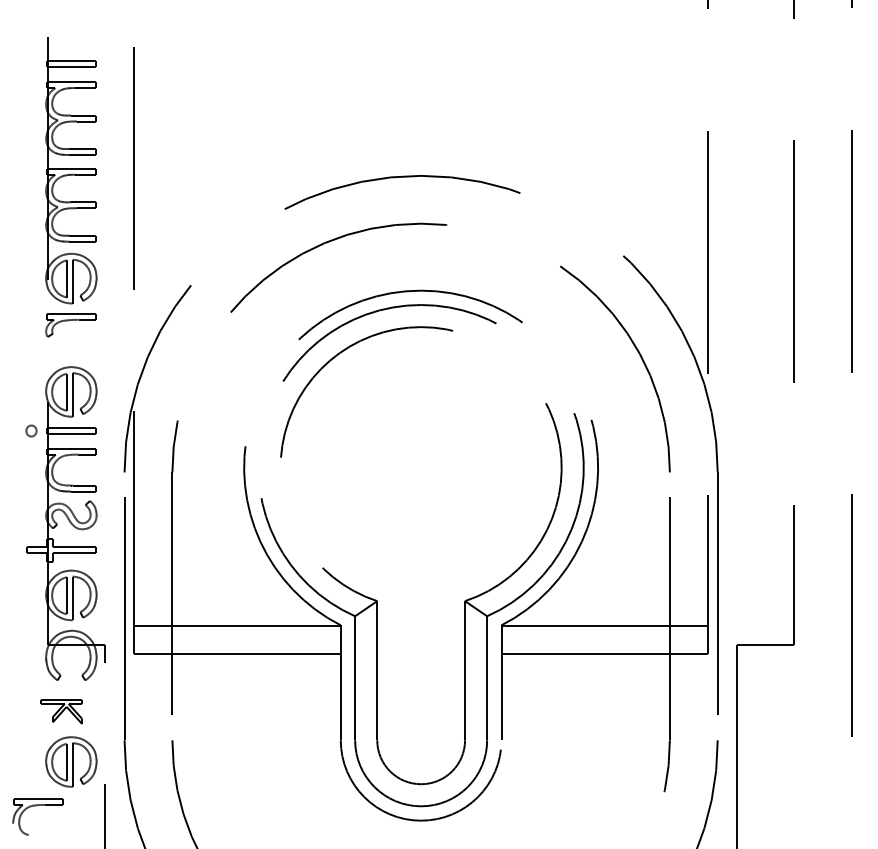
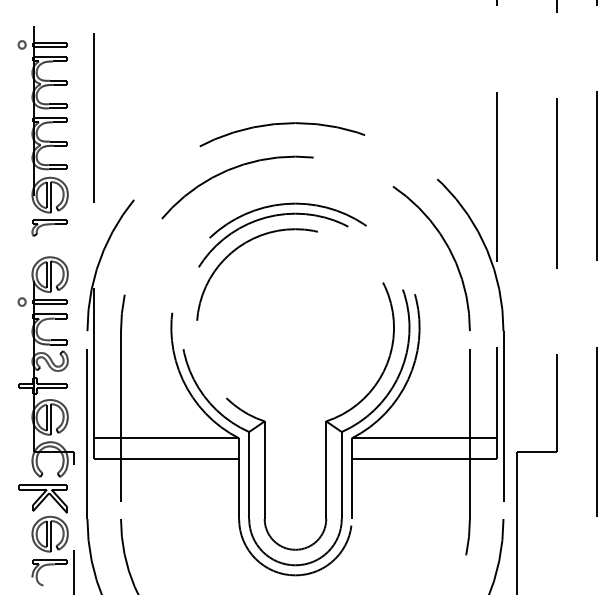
part: (31, 64) -> (22, 44), added
part: (61, 711) -> (43, 498), size x1.67
part: (37, 806) -> (49, 565), moved

